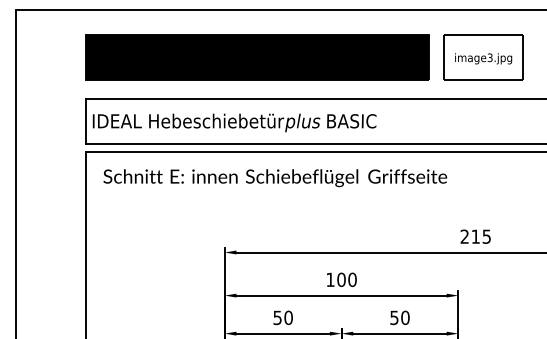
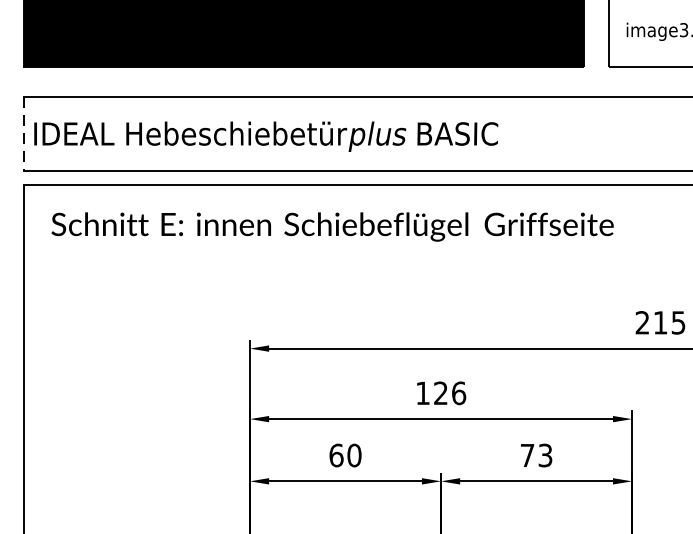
line: (86, 121) -> (23, 134), solid -> dashed
text: (346, 279) -> (449, 392), 100 -> 126
text: (277, 317) -> (336, 454), 50 -> 60
text: (399, 317) -> (535, 454), 50 -> 73

